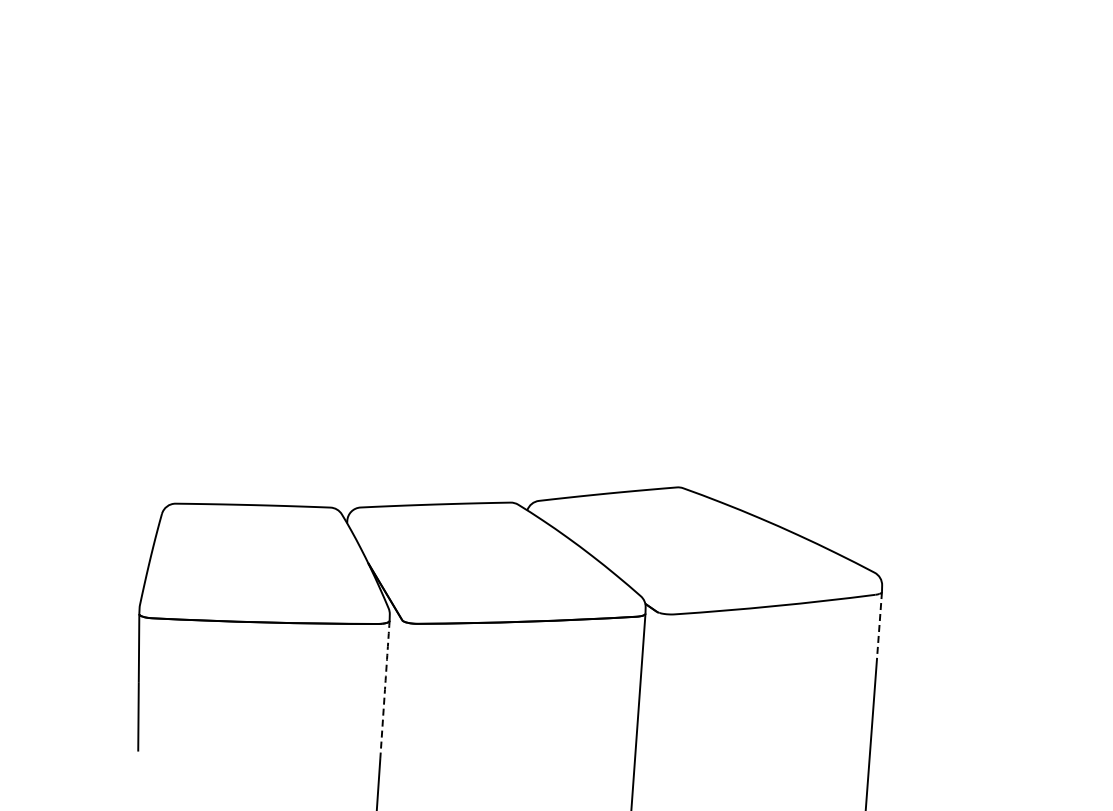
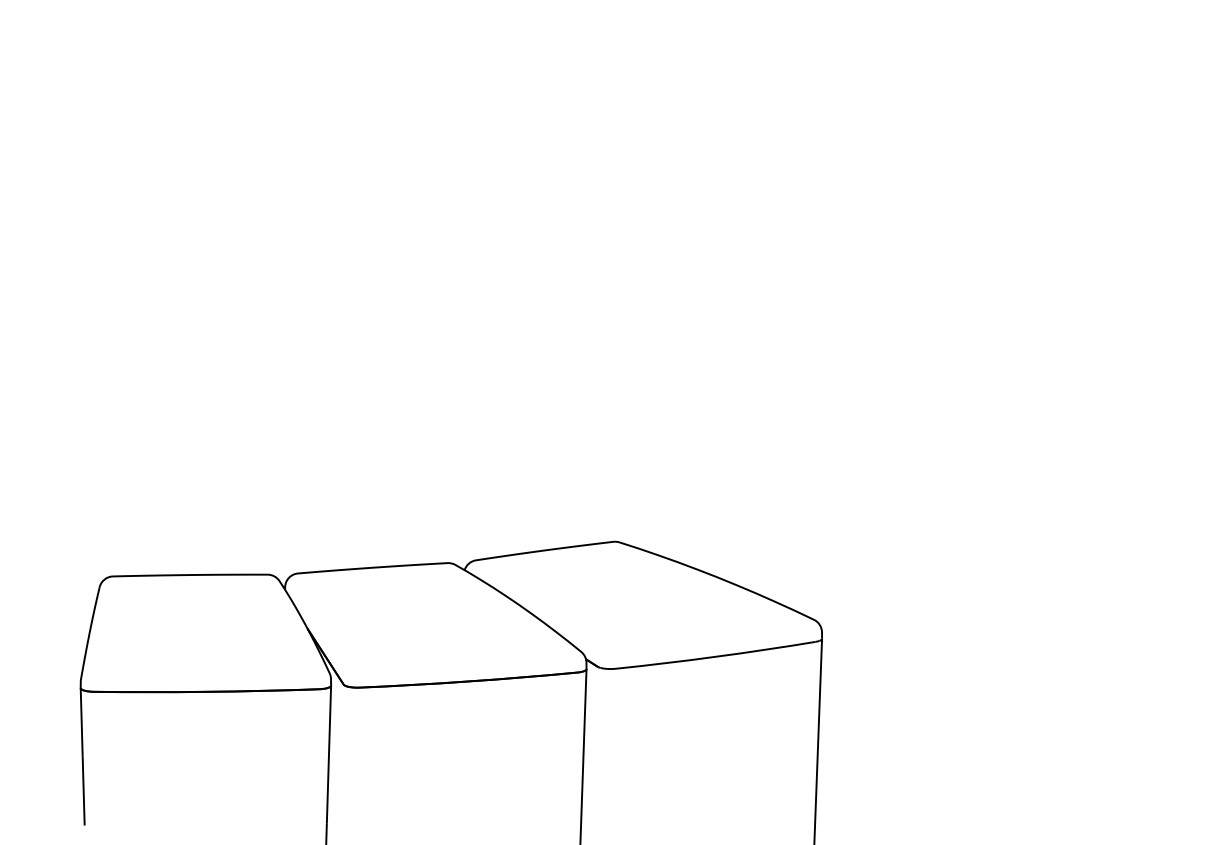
line: (879, 626) -> (820, 673), dashed -> solid
line: (385, 687) -> (329, 752), dashed -> solid

